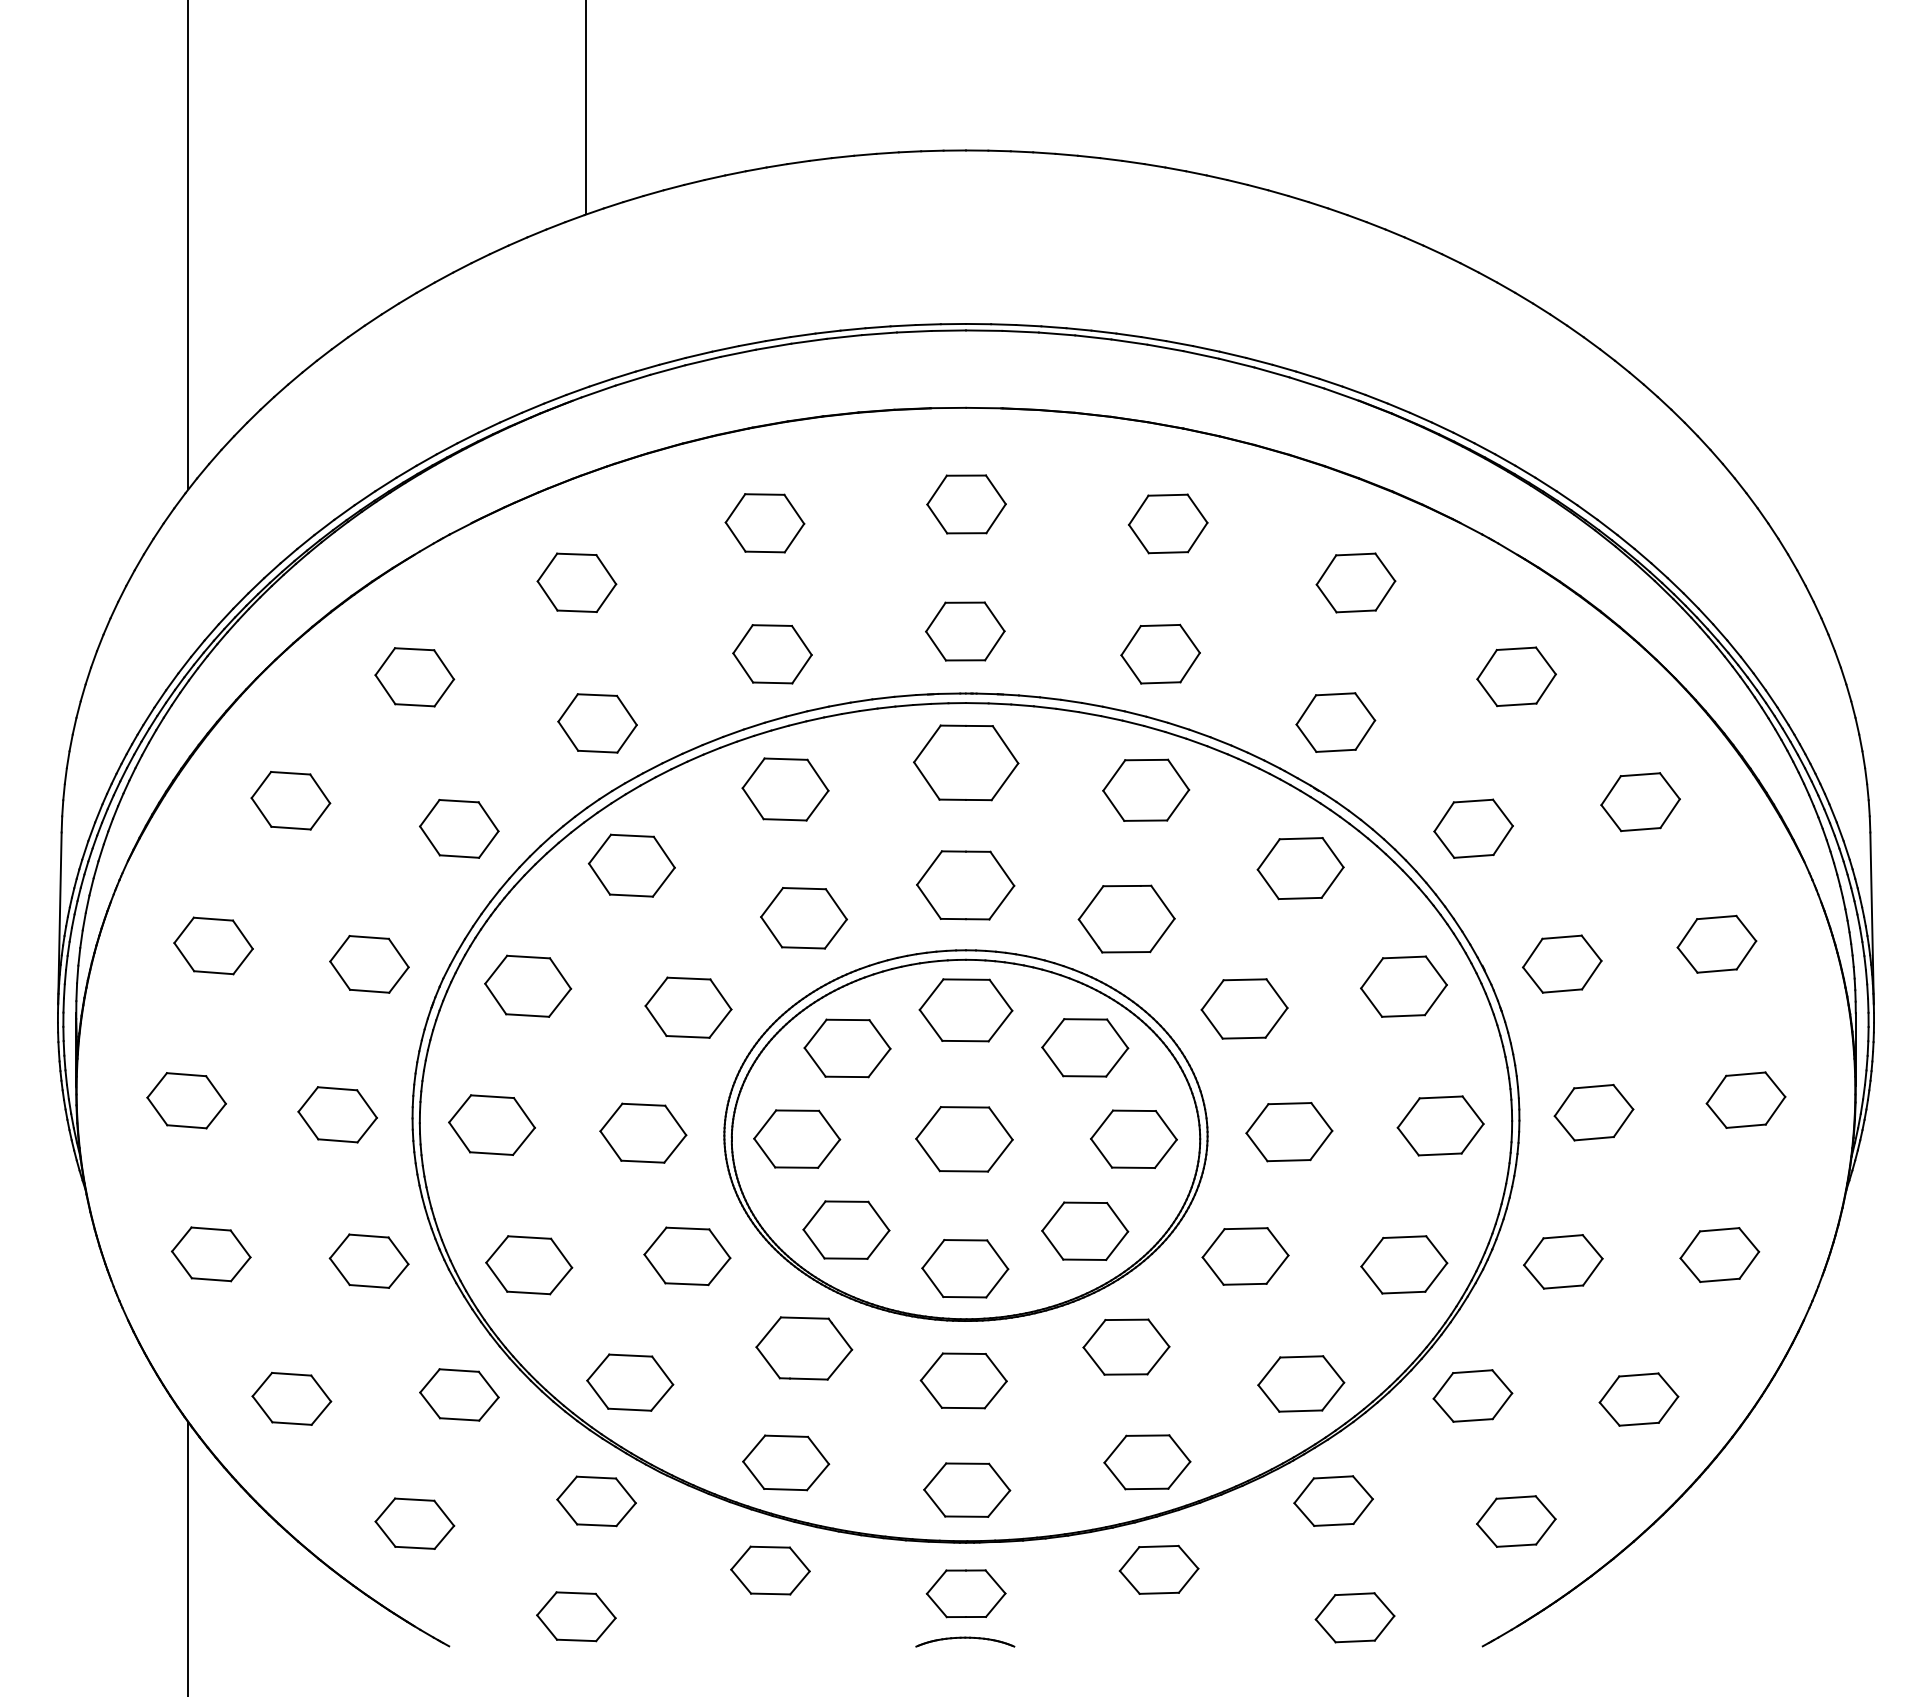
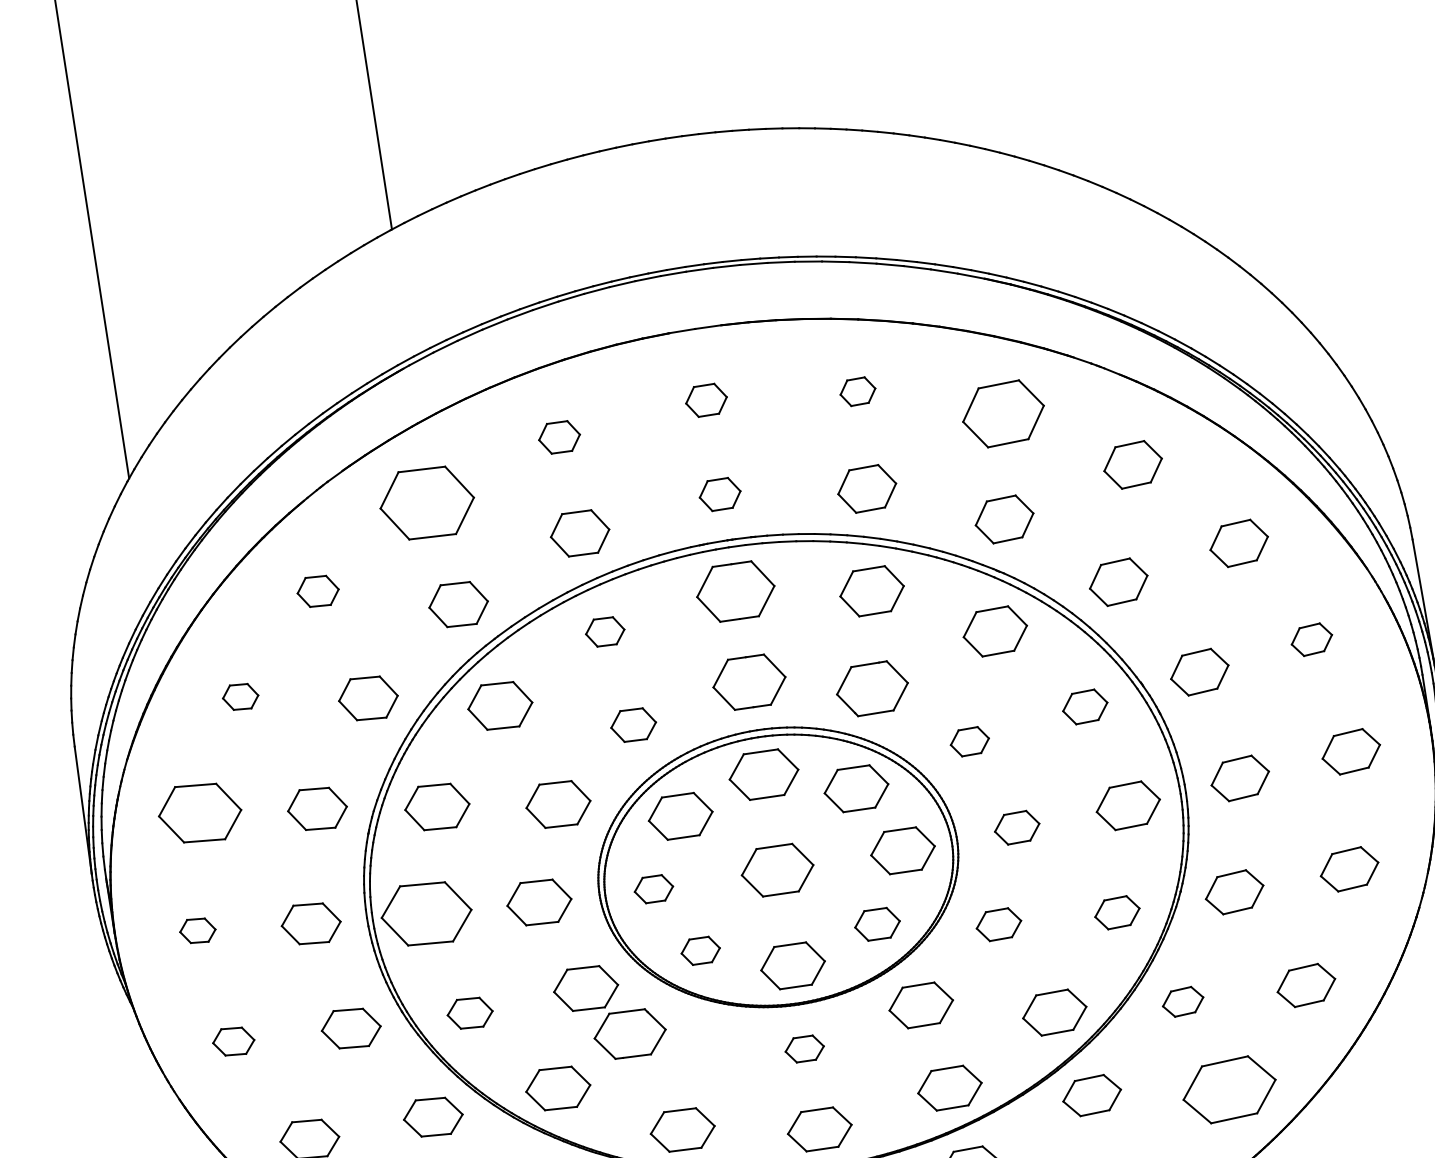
part: (966, 504) -> (706, 400), size x0.7
part: (764, 523) -> (559, 437), size x0.7
part: (1168, 523) -> (858, 391), size x0.6
part: (576, 582) -> (426, 502), size x1.6
part: (1355, 582) -> (1003, 413), size x1.4
part: (965, 631) -> (720, 494), size x0.7
part: (414, 677) -> (317, 591), size x0.7
part: (785, 789) -> (605, 631), size x0.6
part: (290, 800) -> (240, 696), size x0.6
part: (803, 918) -> (633, 725), size x0.7
part: (1716, 943) -> (1311, 639), size x0.7
part: (213, 945) -> (199, 812), size x1.4
part: (1403, 986) -> (1084, 706), size x0.7
part: (1244, 1008) -> (969, 741), size x0.6
part: (186, 1100) -> (197, 930), size x0.6
part: (491, 1124) -> (426, 913), size x1.4
part: (1289, 1132) -> (1017, 827), size x0.7
part: (797, 1138) -> (654, 888), size x0.6
part: (846, 1229) -> (700, 950), size x0.6
part: (1085, 1230) -> (877, 923), size x0.7
part: (211, 1254) -> (233, 1041), size x0.7
part: (1245, 1256) -> (998, 924), size x0.7
part: (1404, 1264) -> (1117, 912), size x0.7
part: (529, 1265) -> (470, 1013), size x0.7
part: (804, 1348) -> (630, 1034), moved
part: (963, 1380) -> (804, 1048), size x0.6
part: (1472, 1395) -> (1182, 1001), size x0.7
part: (1516, 1521) -> (1229, 1089), size x1.6

